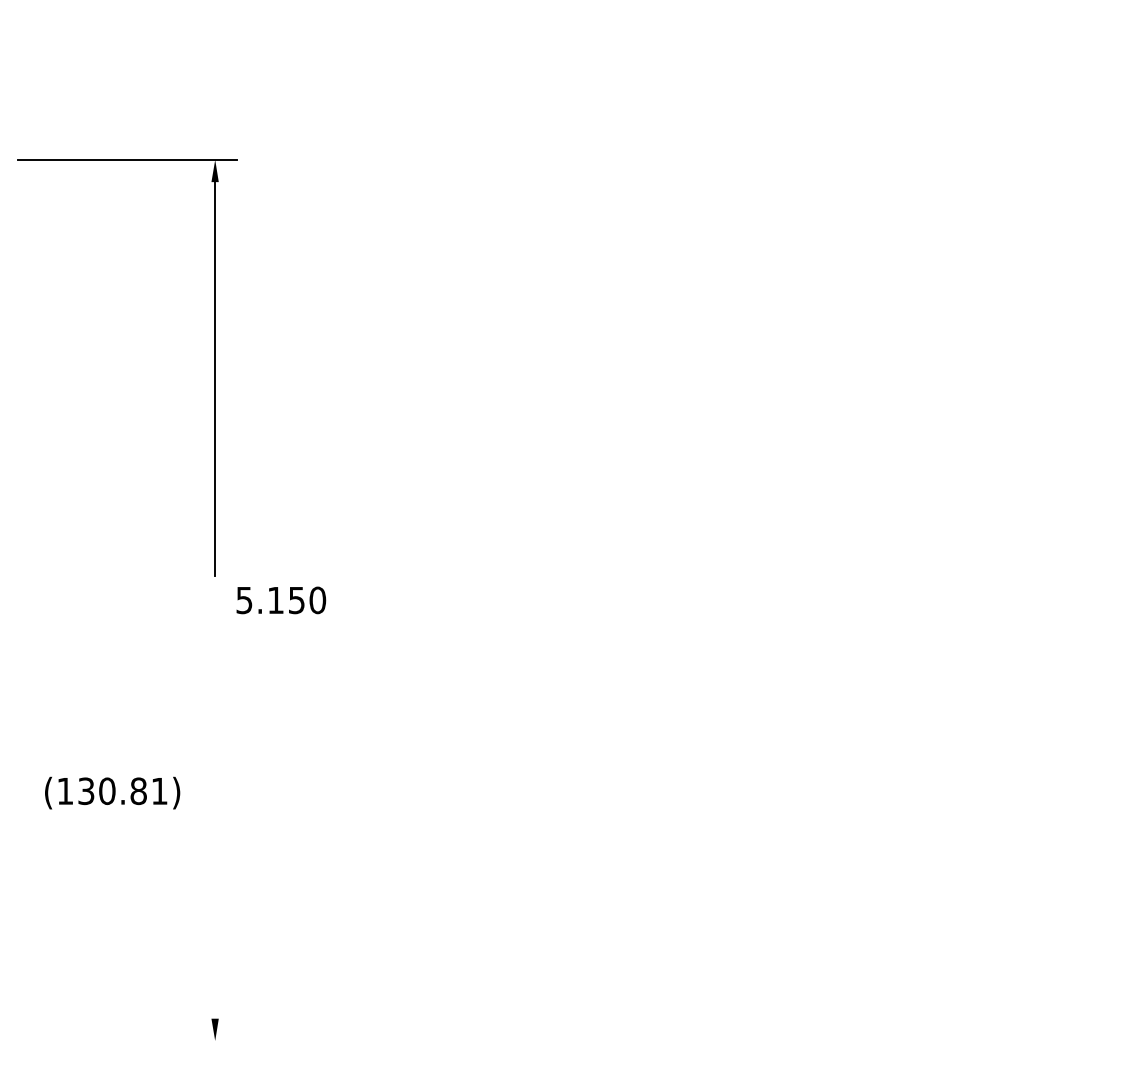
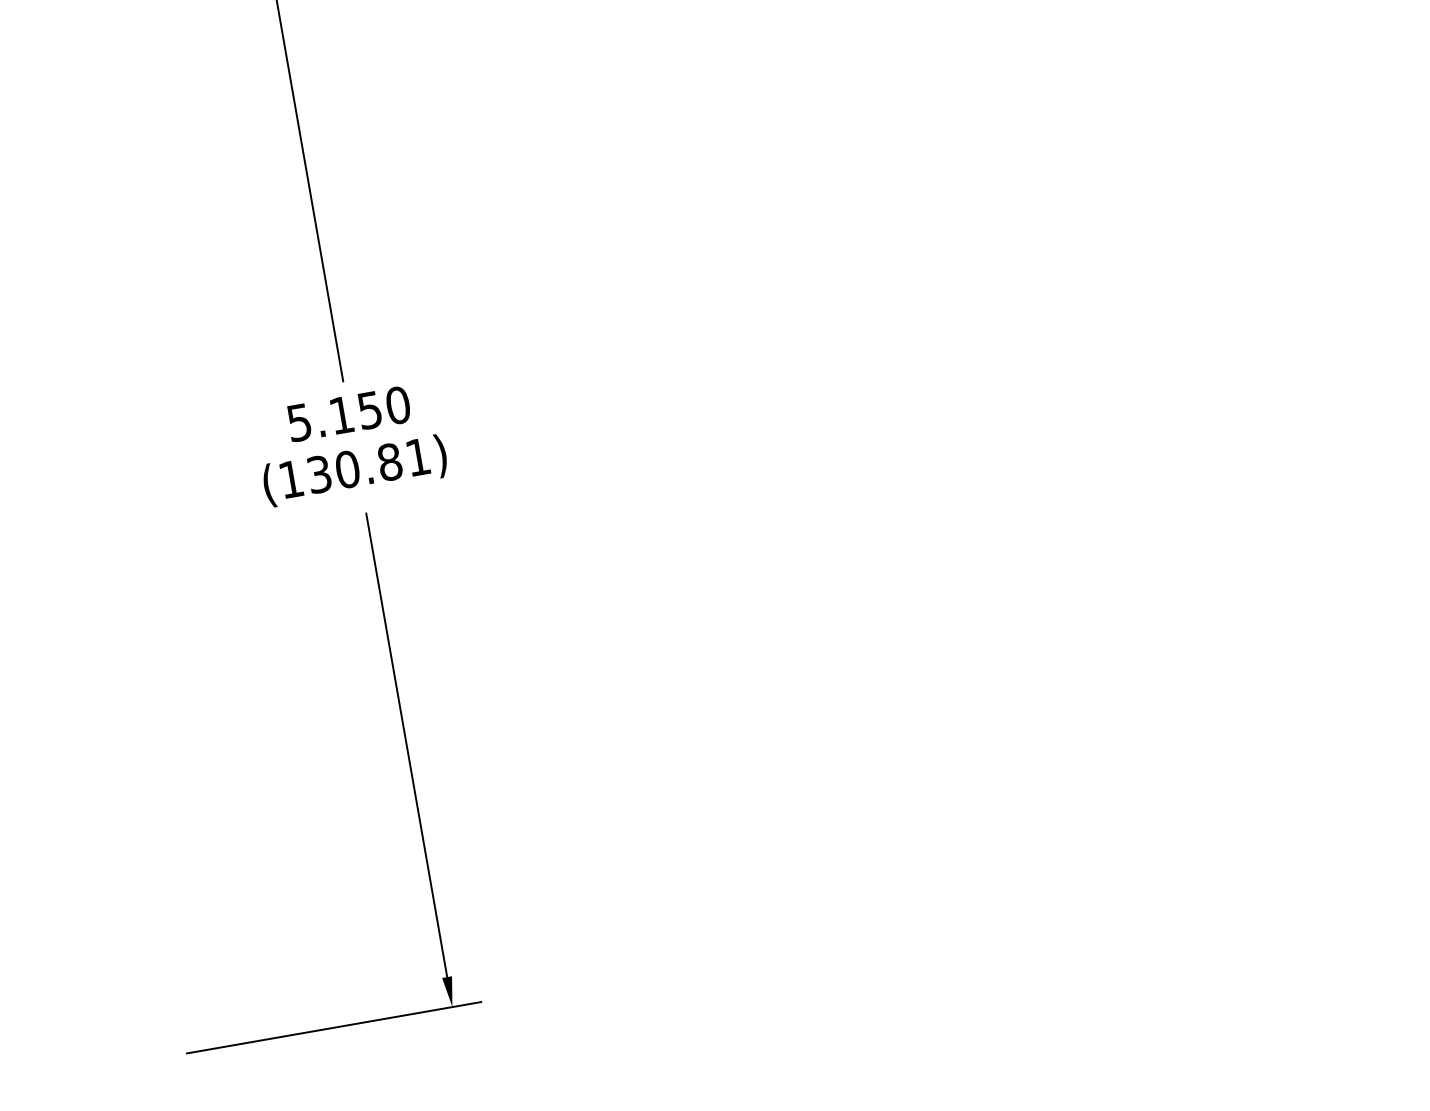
text: (281, 600) -> (349, 414), moved
text: (112, 792) -> (354, 470), moved
line: (215, 846) -> (407, 745), added
line: (126, 1040) -> (332, 1027), added

